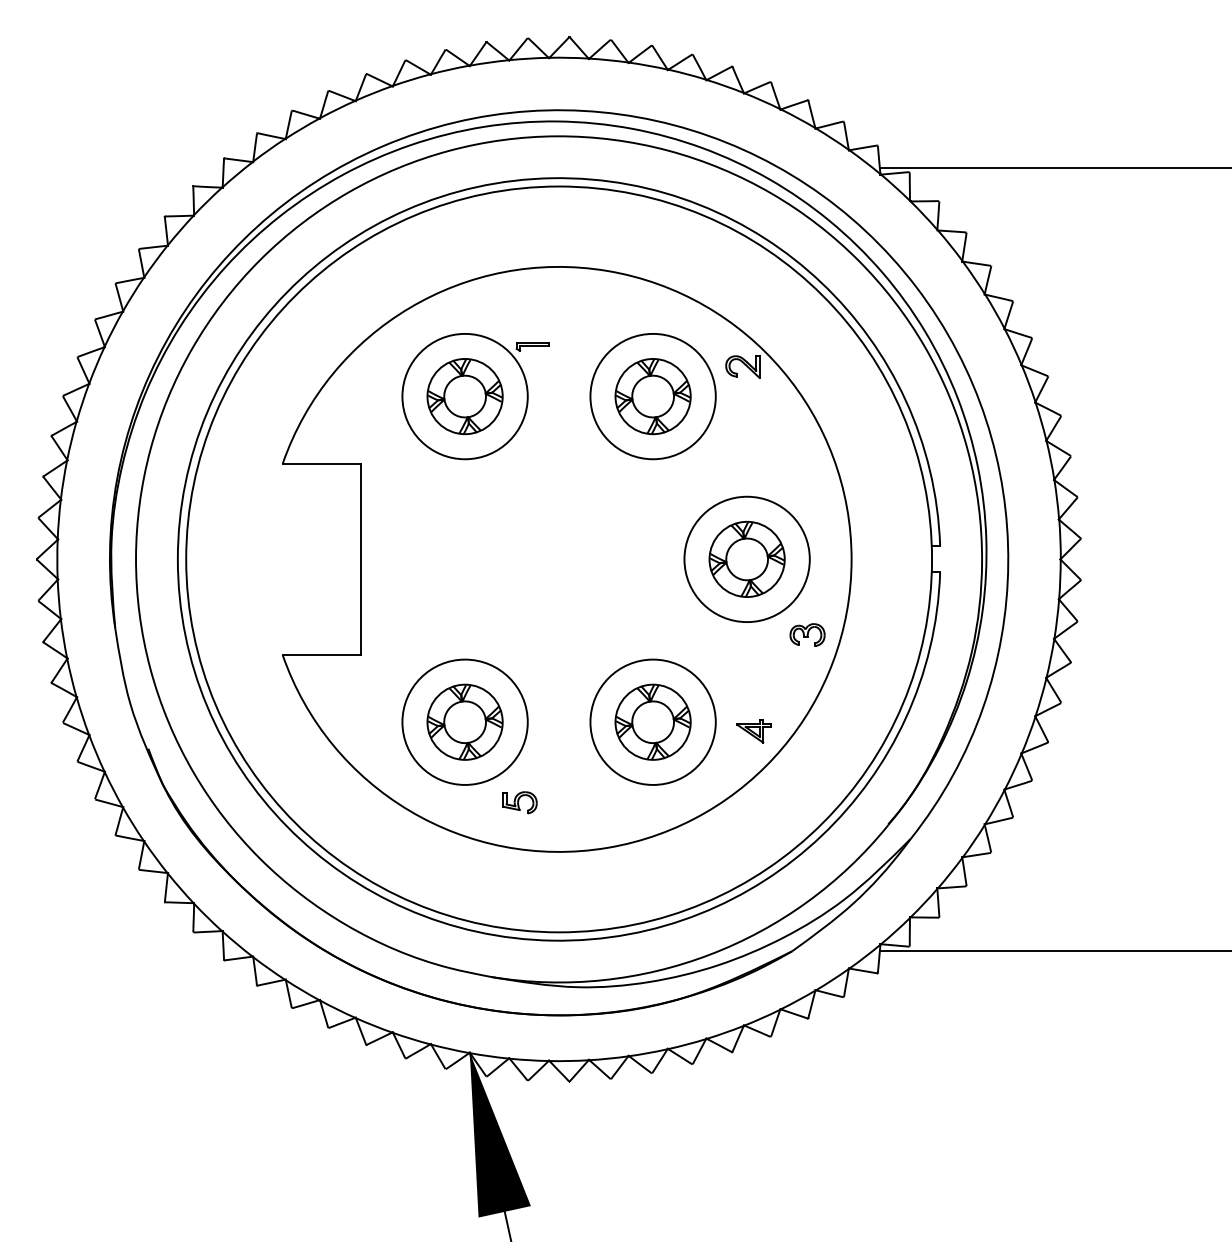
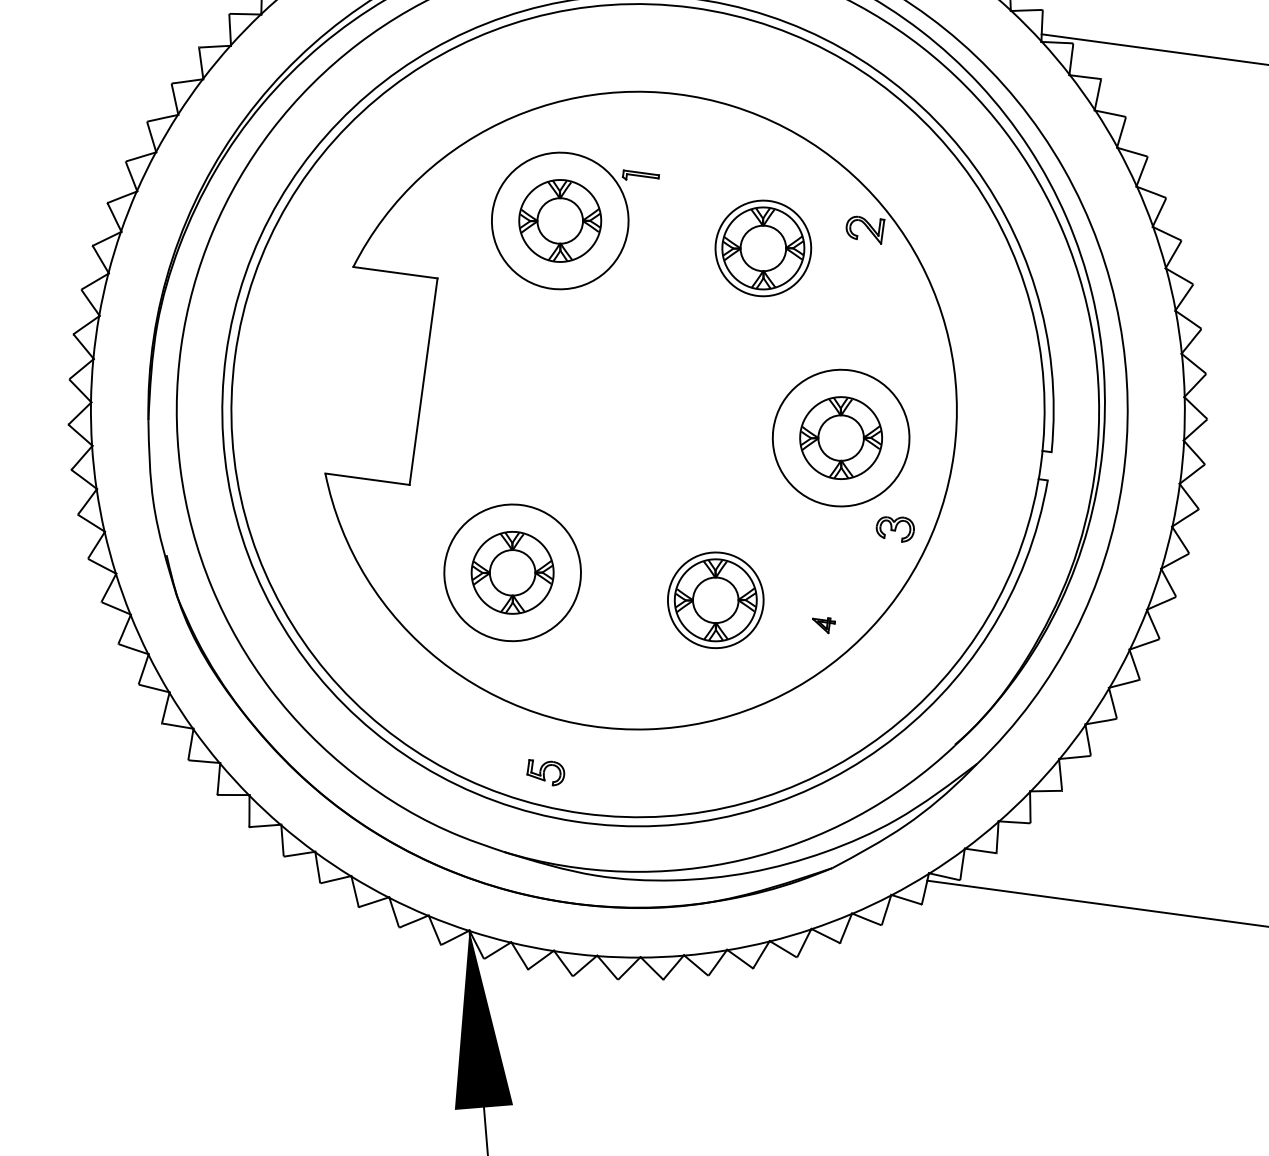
circle: (652, 396) -> (762, 248), size x0.7
circle: (652, 721) -> (715, 599), size x0.7
part: (753, 731) -> (822, 624), size x0.6
part: (519, 802) -> (545, 772), moved

